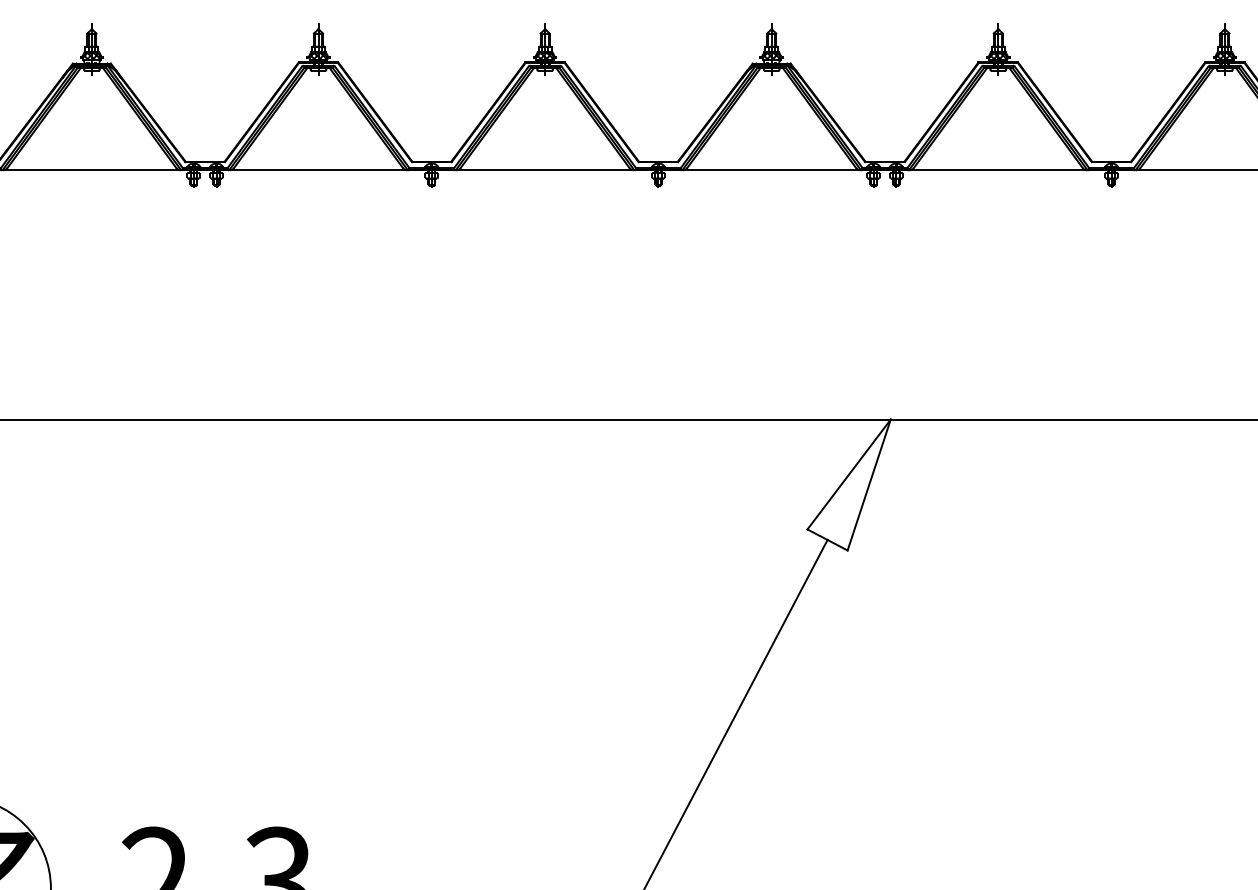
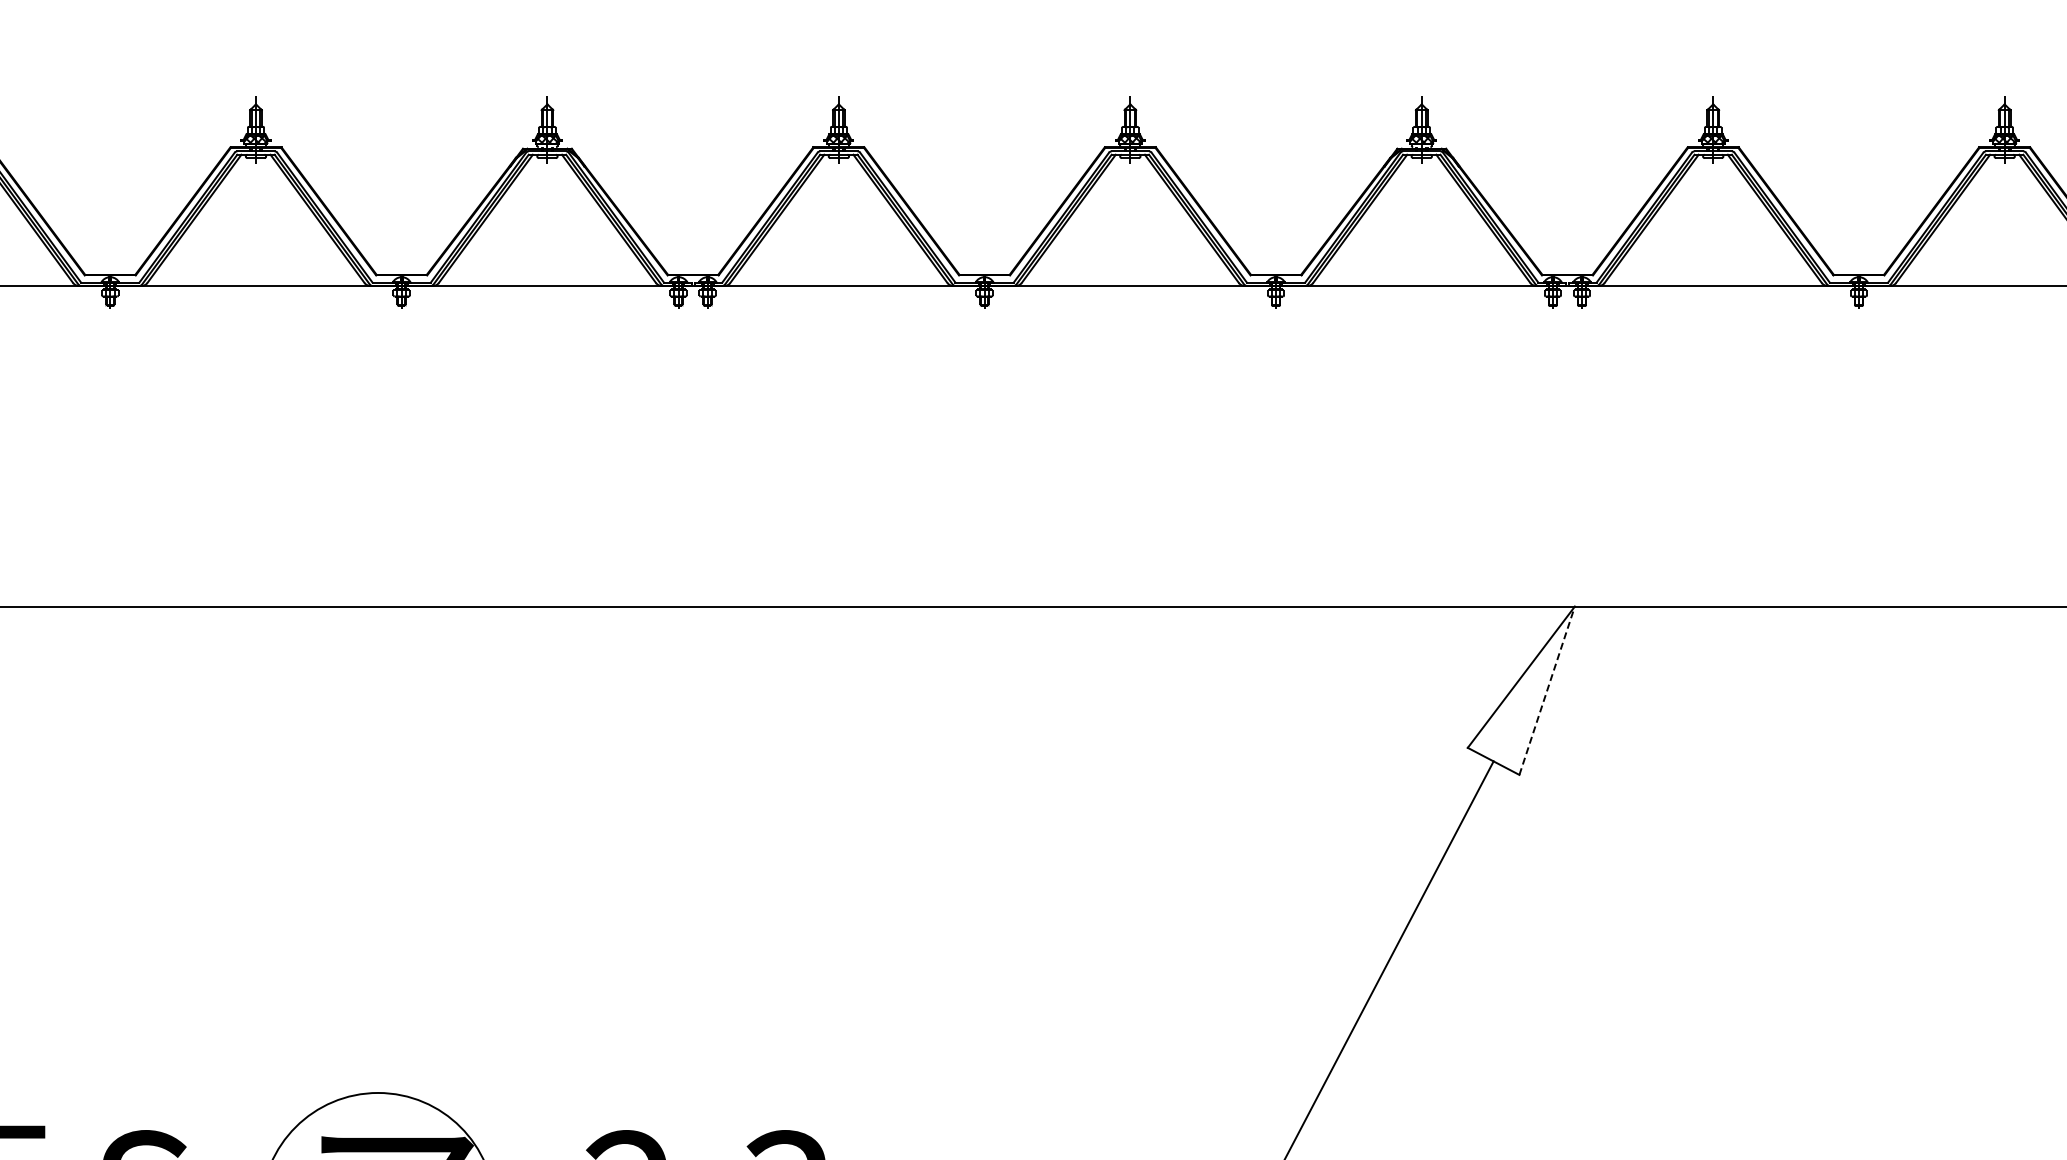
line: (869, 484) -> (1547, 690), solid -> dashed

